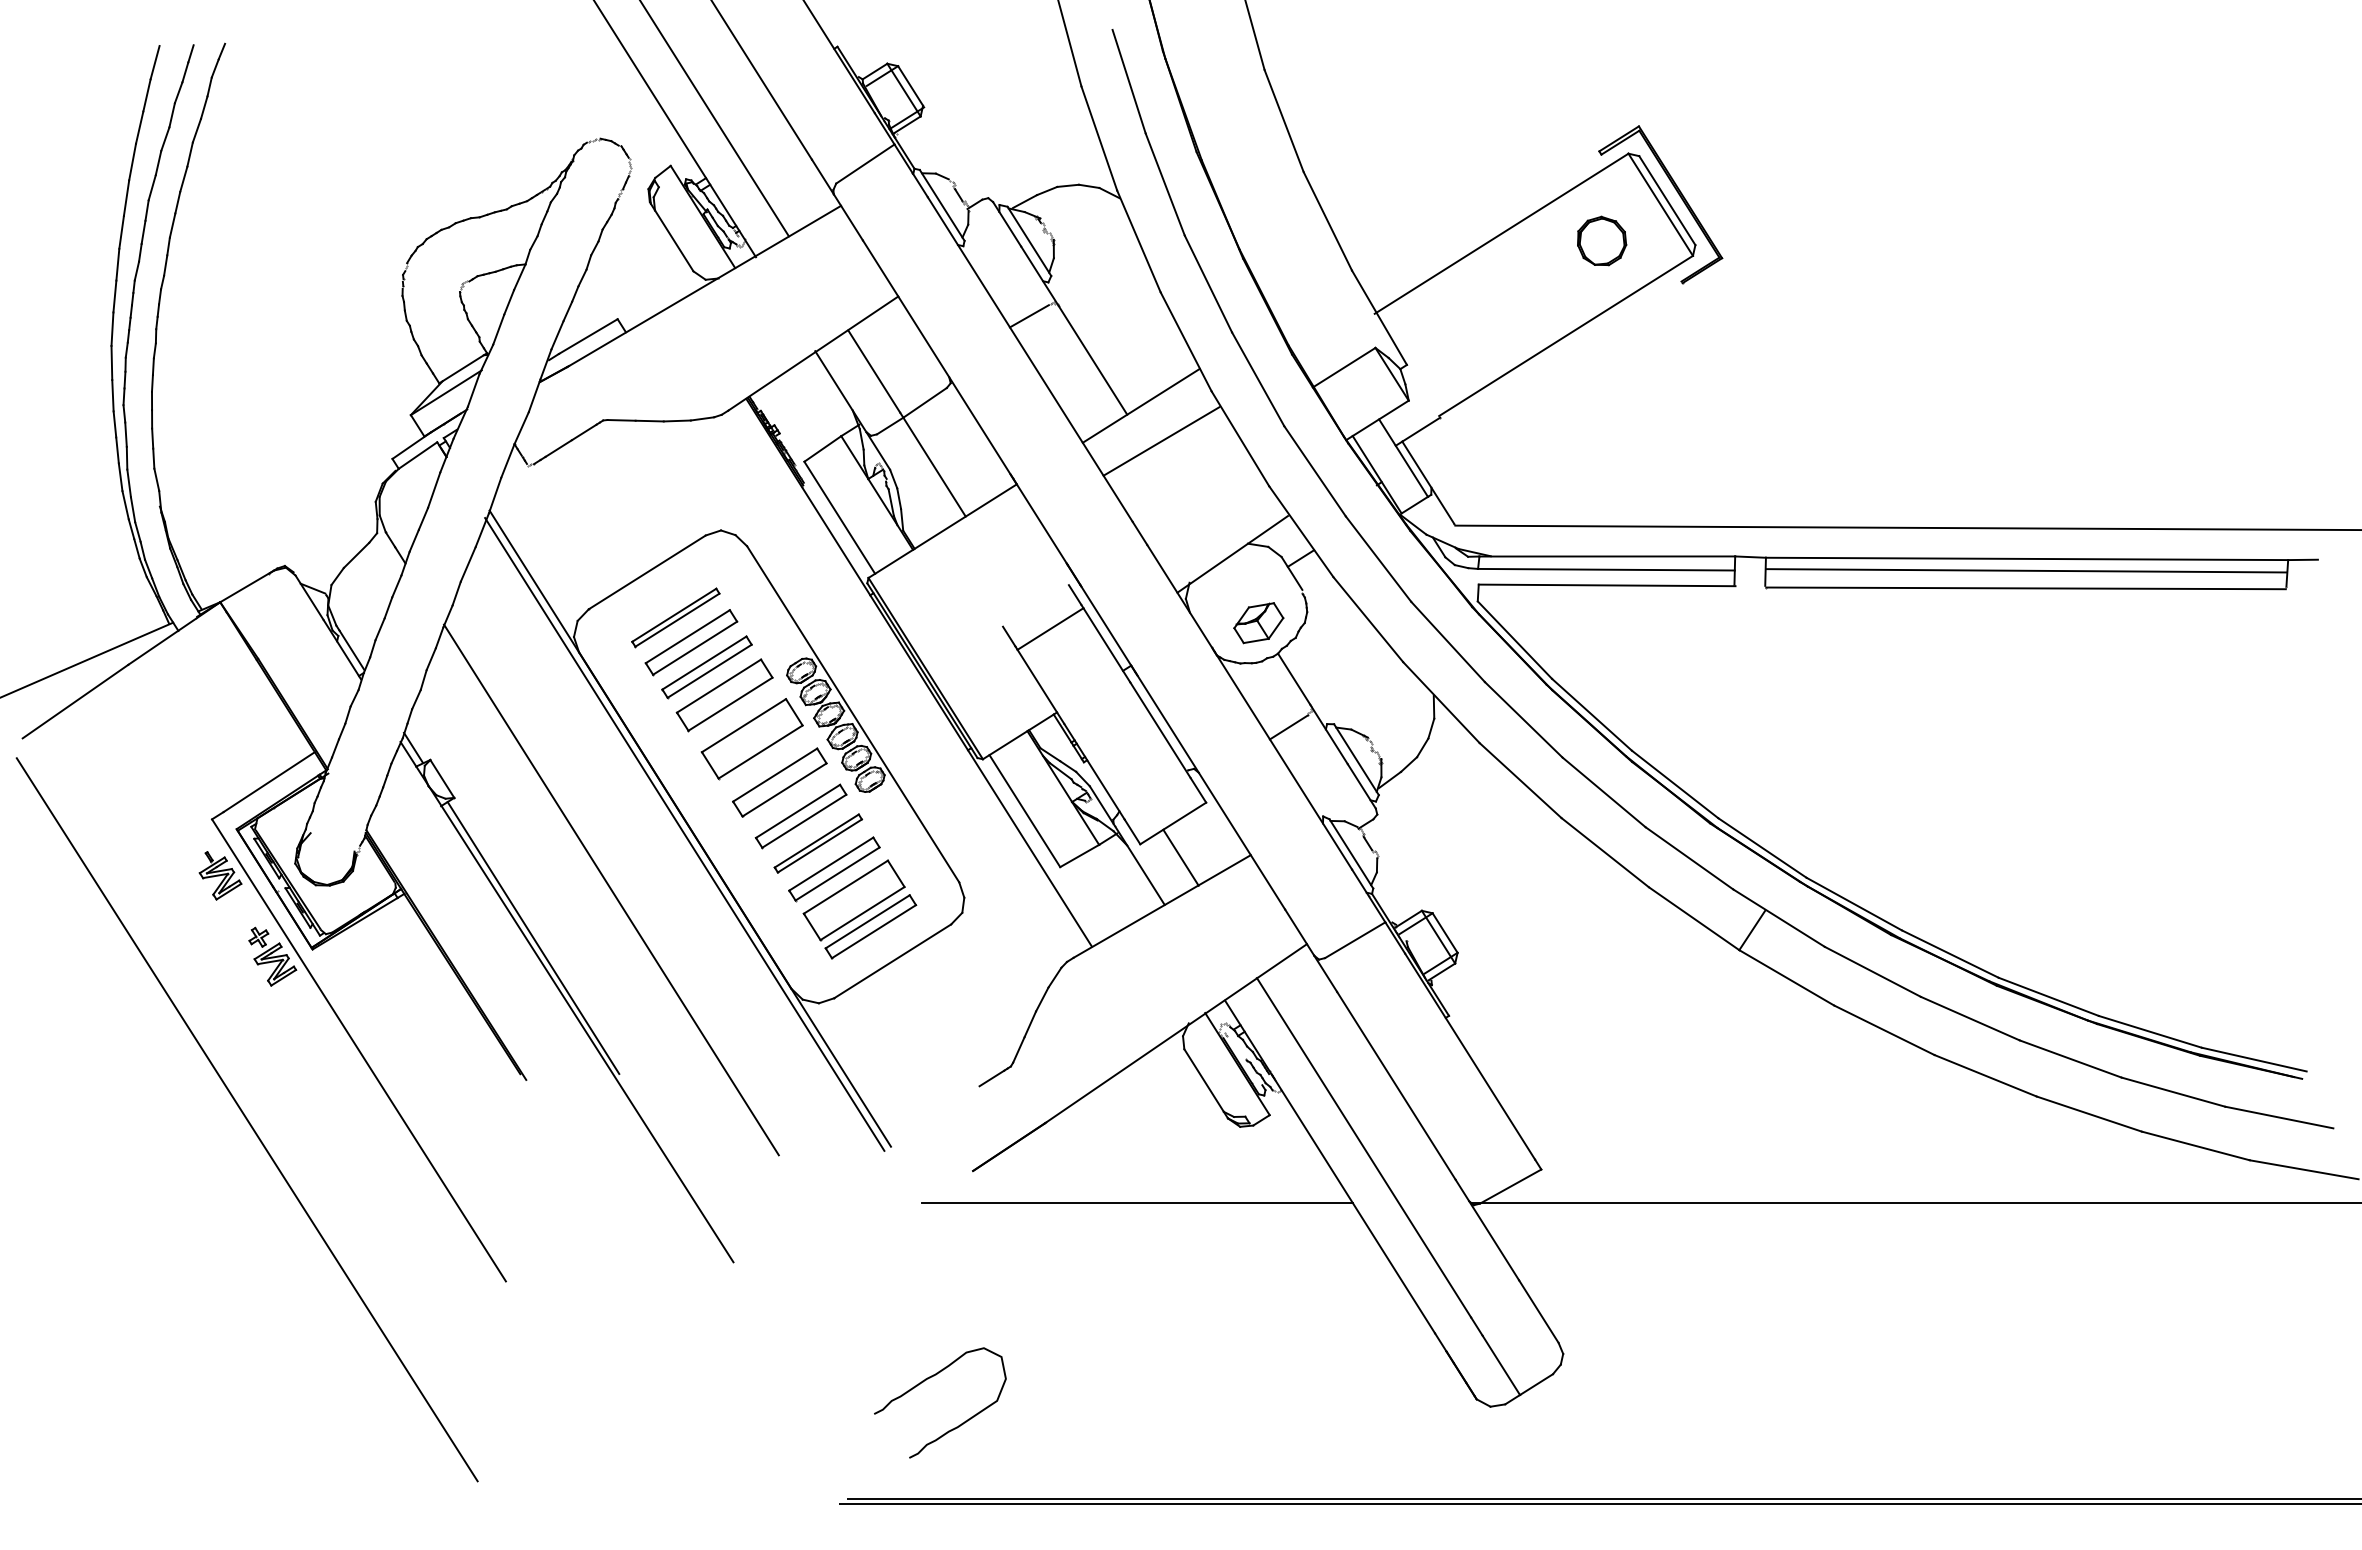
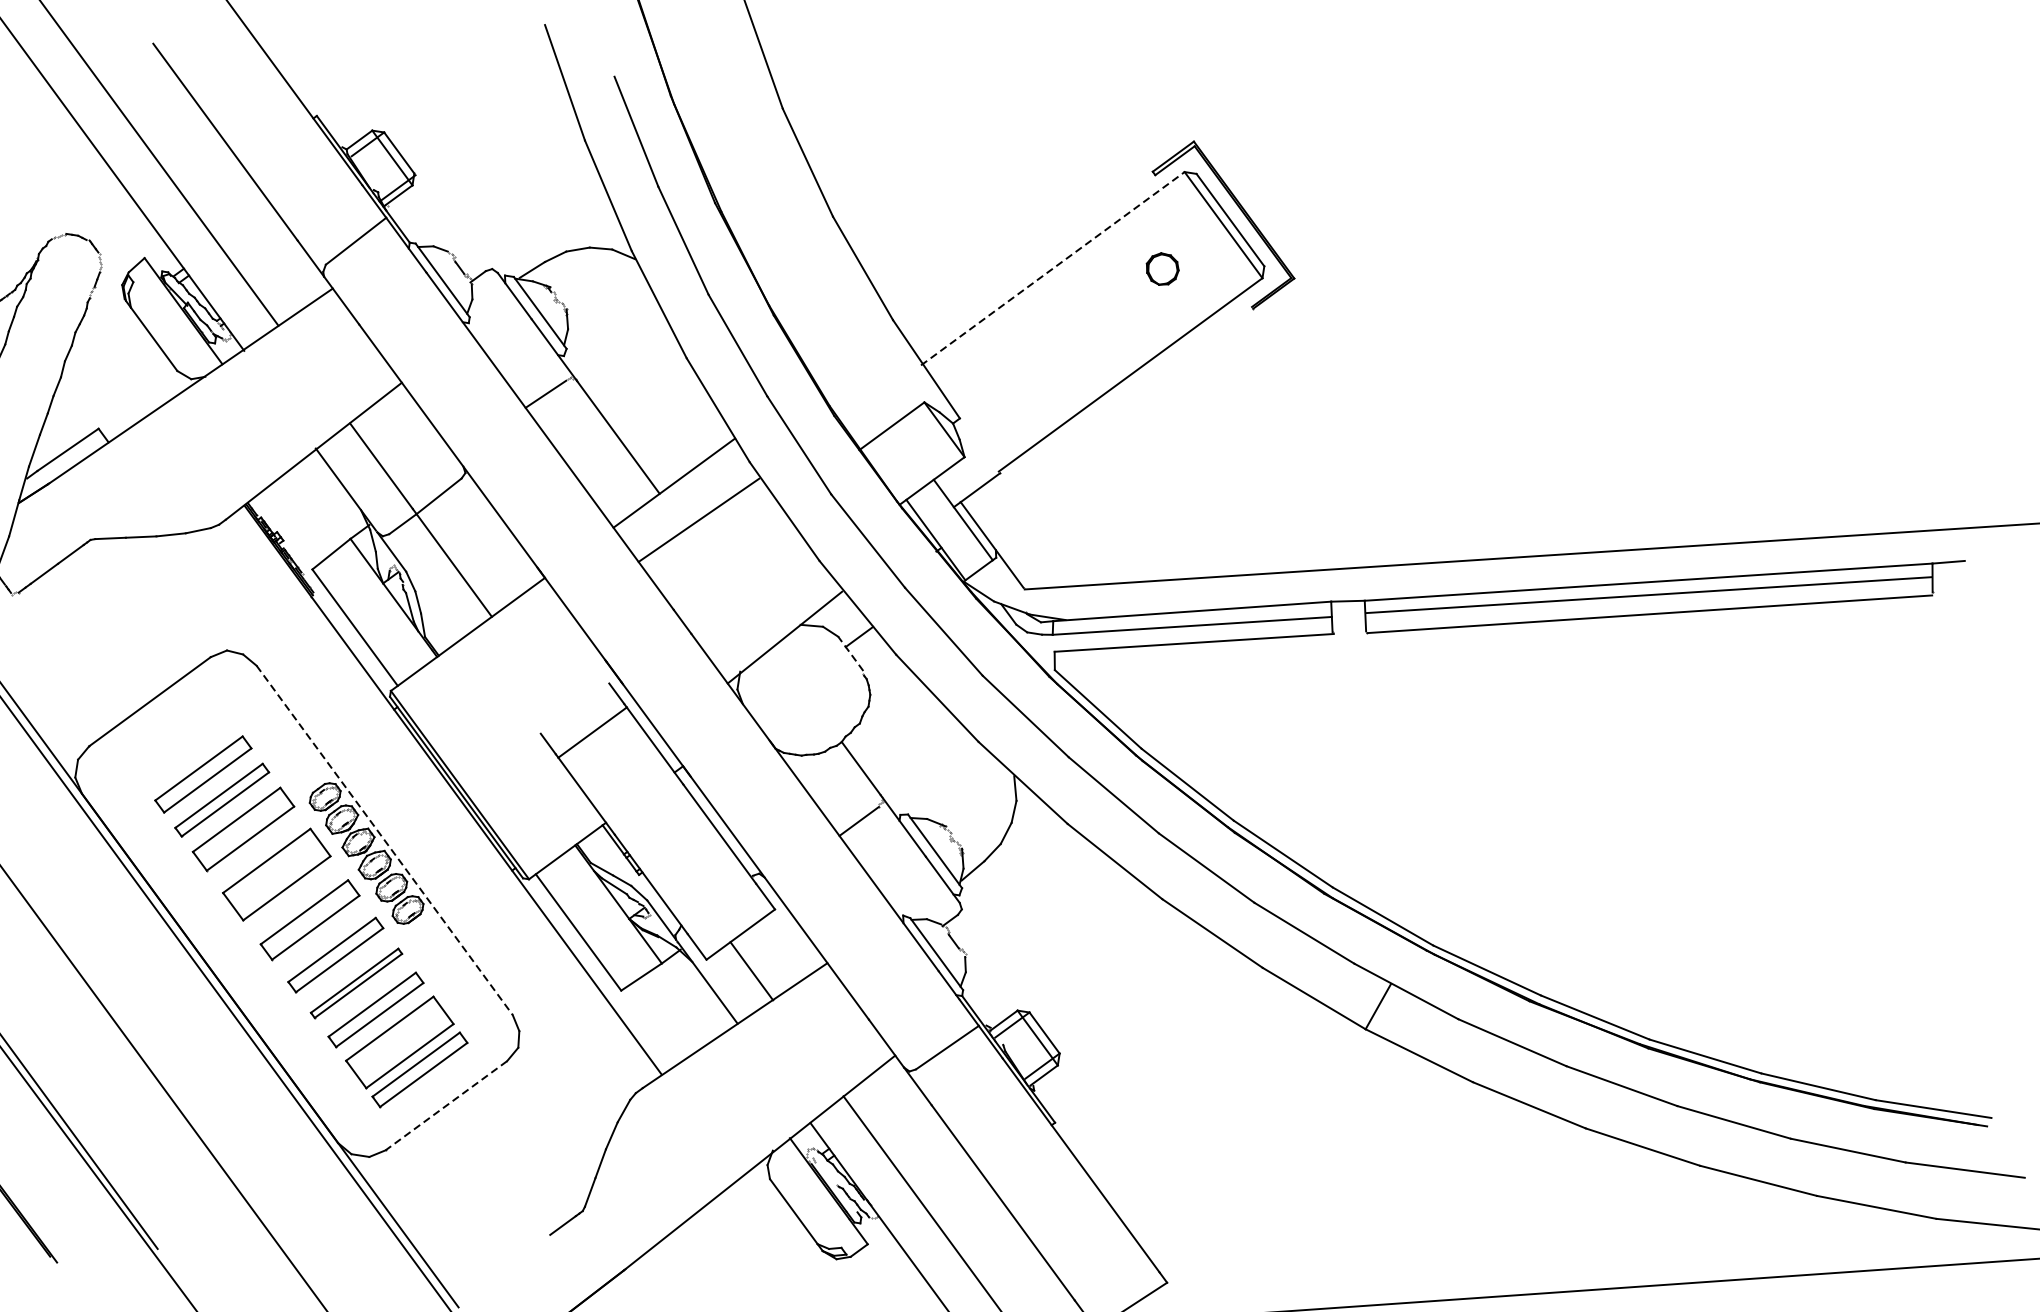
line: (1502, 233) -> (1053, 268), solid -> dashed
part: (1602, 240) -> (1162, 268), size x0.6
line: (1291, 573) -> (850, 653), solid -> dashed
part: (675, 617) -> (184, 748), removed
part: (1258, 623) -> (818, 710), removed
line: (853, 714) -> (384, 840), solid -> dashed
line: (892, 961) -> (446, 1105), solid -> dashed

